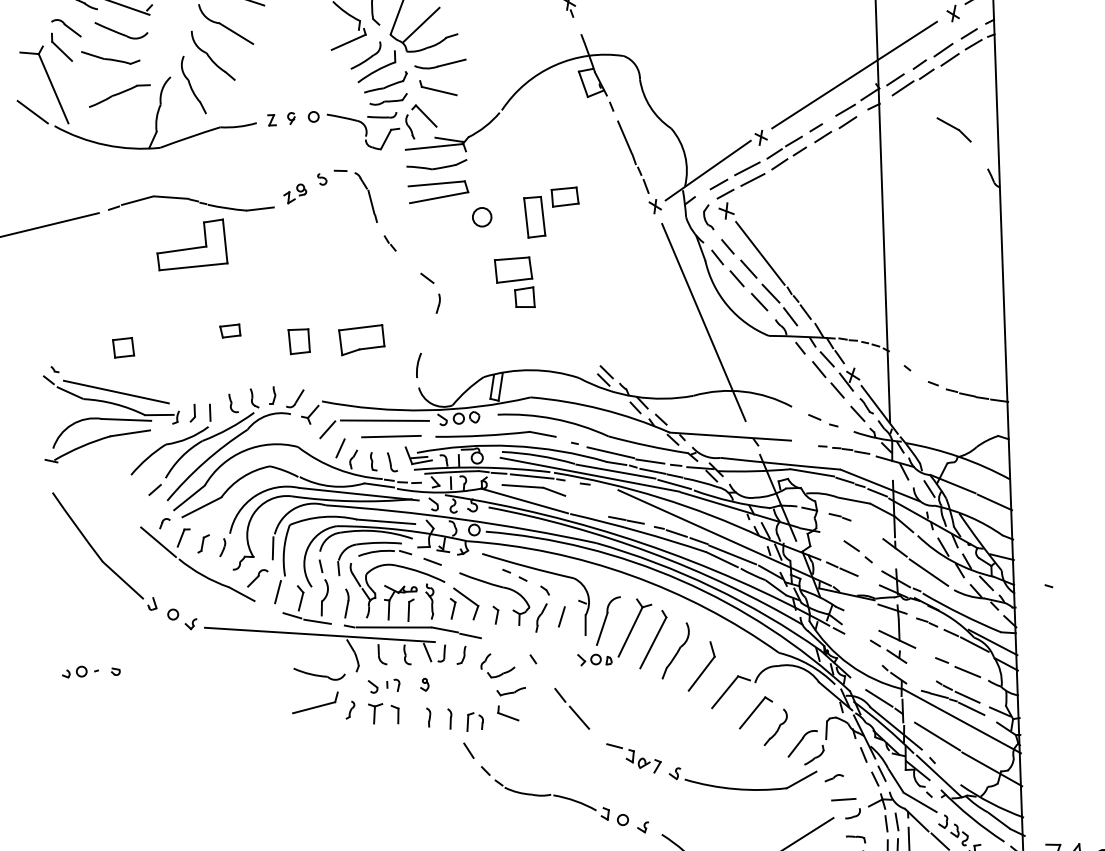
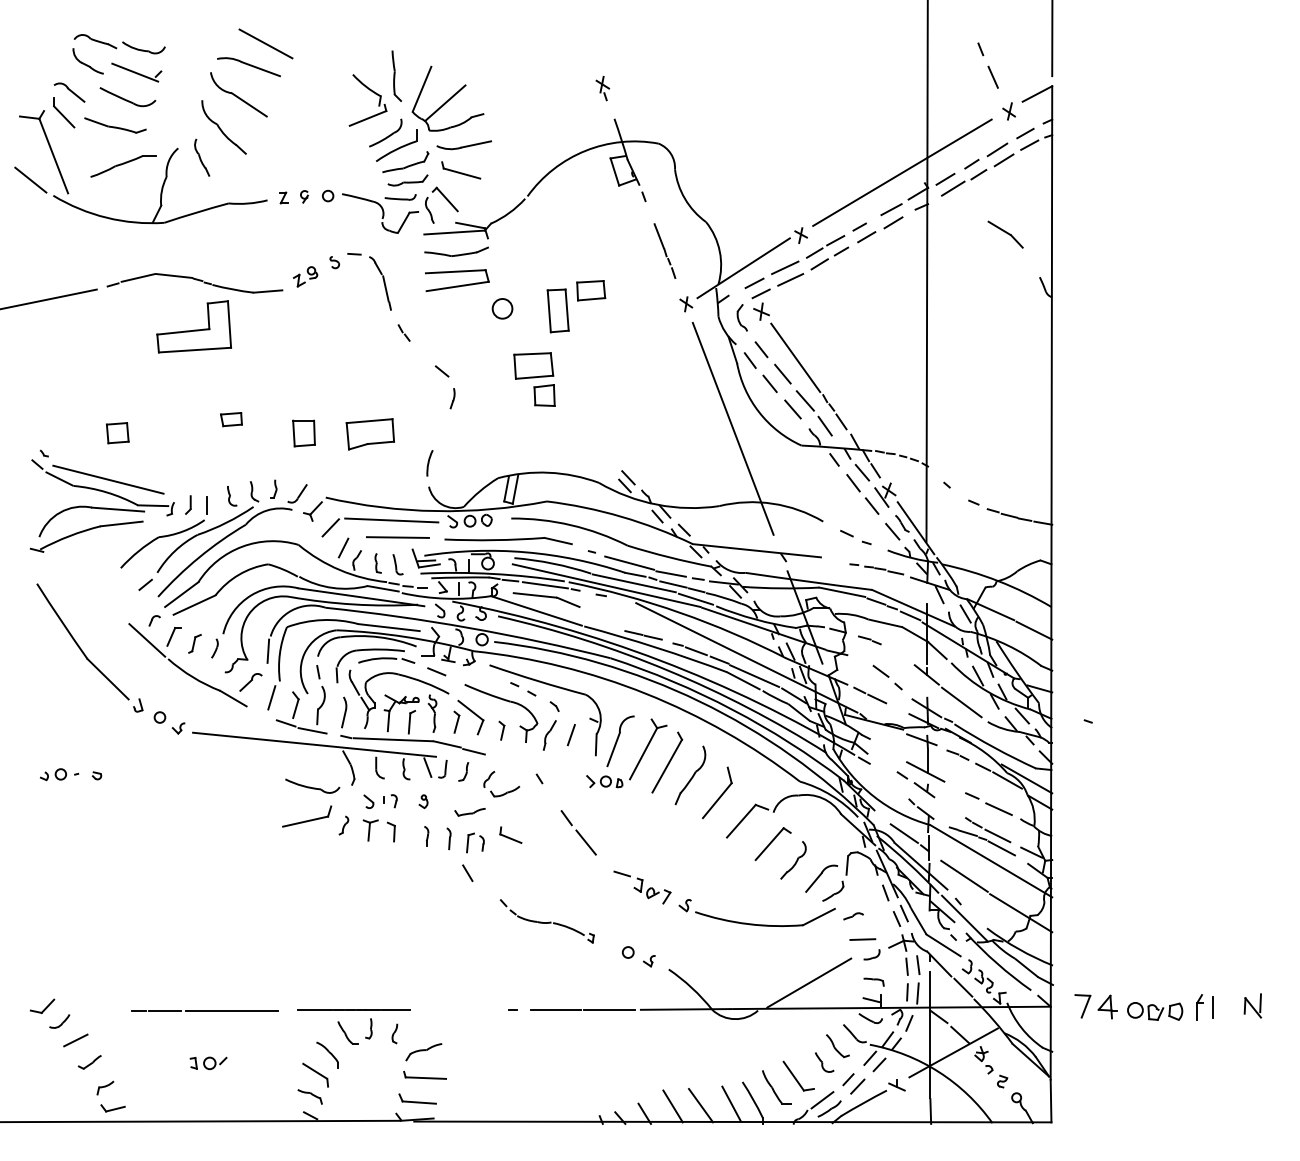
part: (193, 84) -> (201, 157), size x0.6
part: (632, 156) -> (664, 250), size x0.7
part: (510, 691) -> (469, 812), moved
part: (545, 793) -> (547, 921), size x0.7

